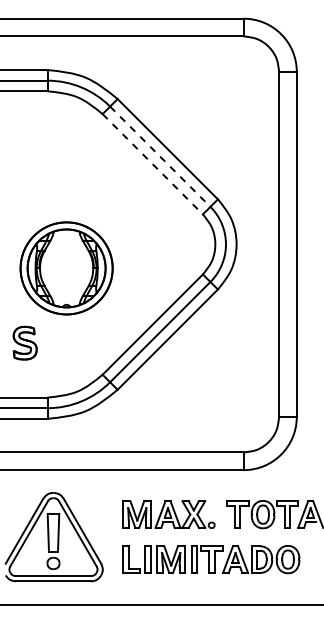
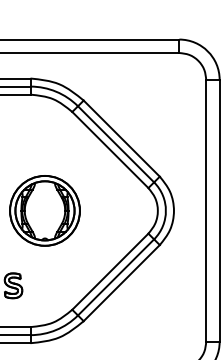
line: (160, 156) -> (116, 144), dashed -> solid
line: (152, 164) -> (110, 150), dashed -> solid
part: (66, 268) -> (44, 210), moved

